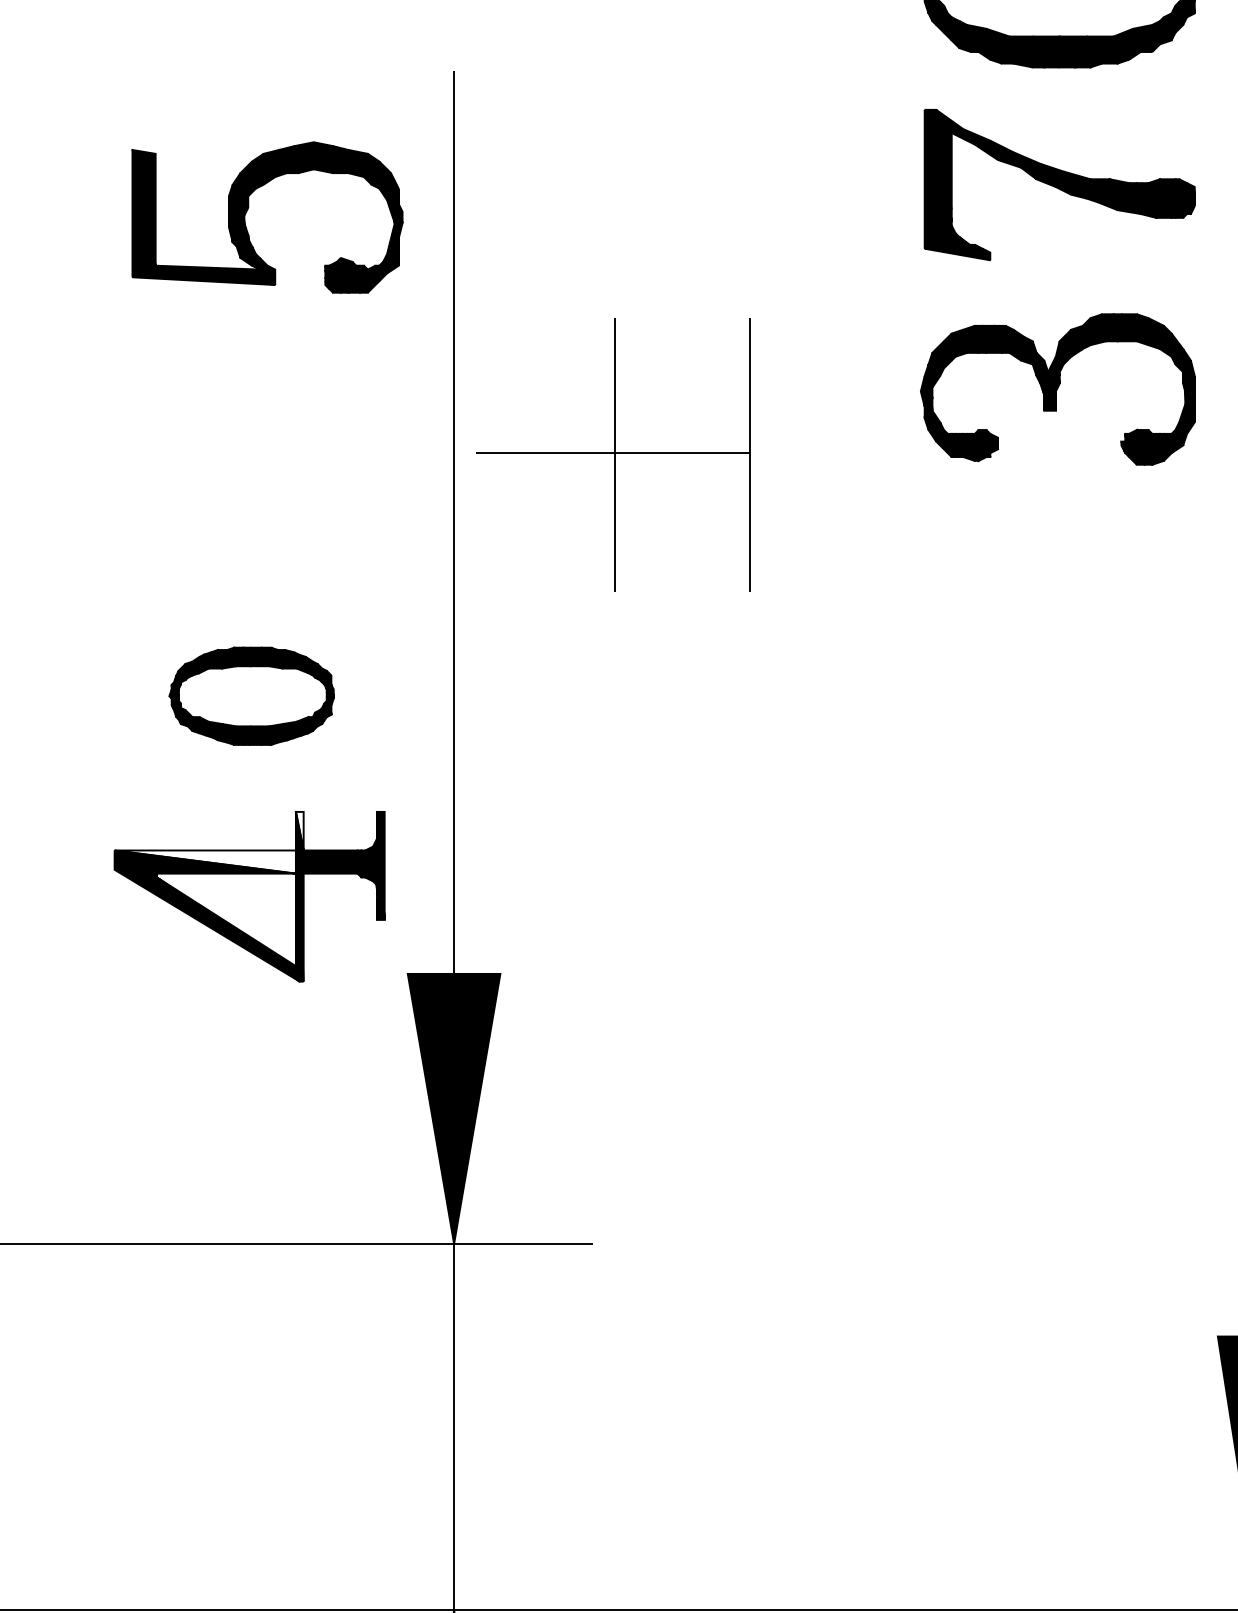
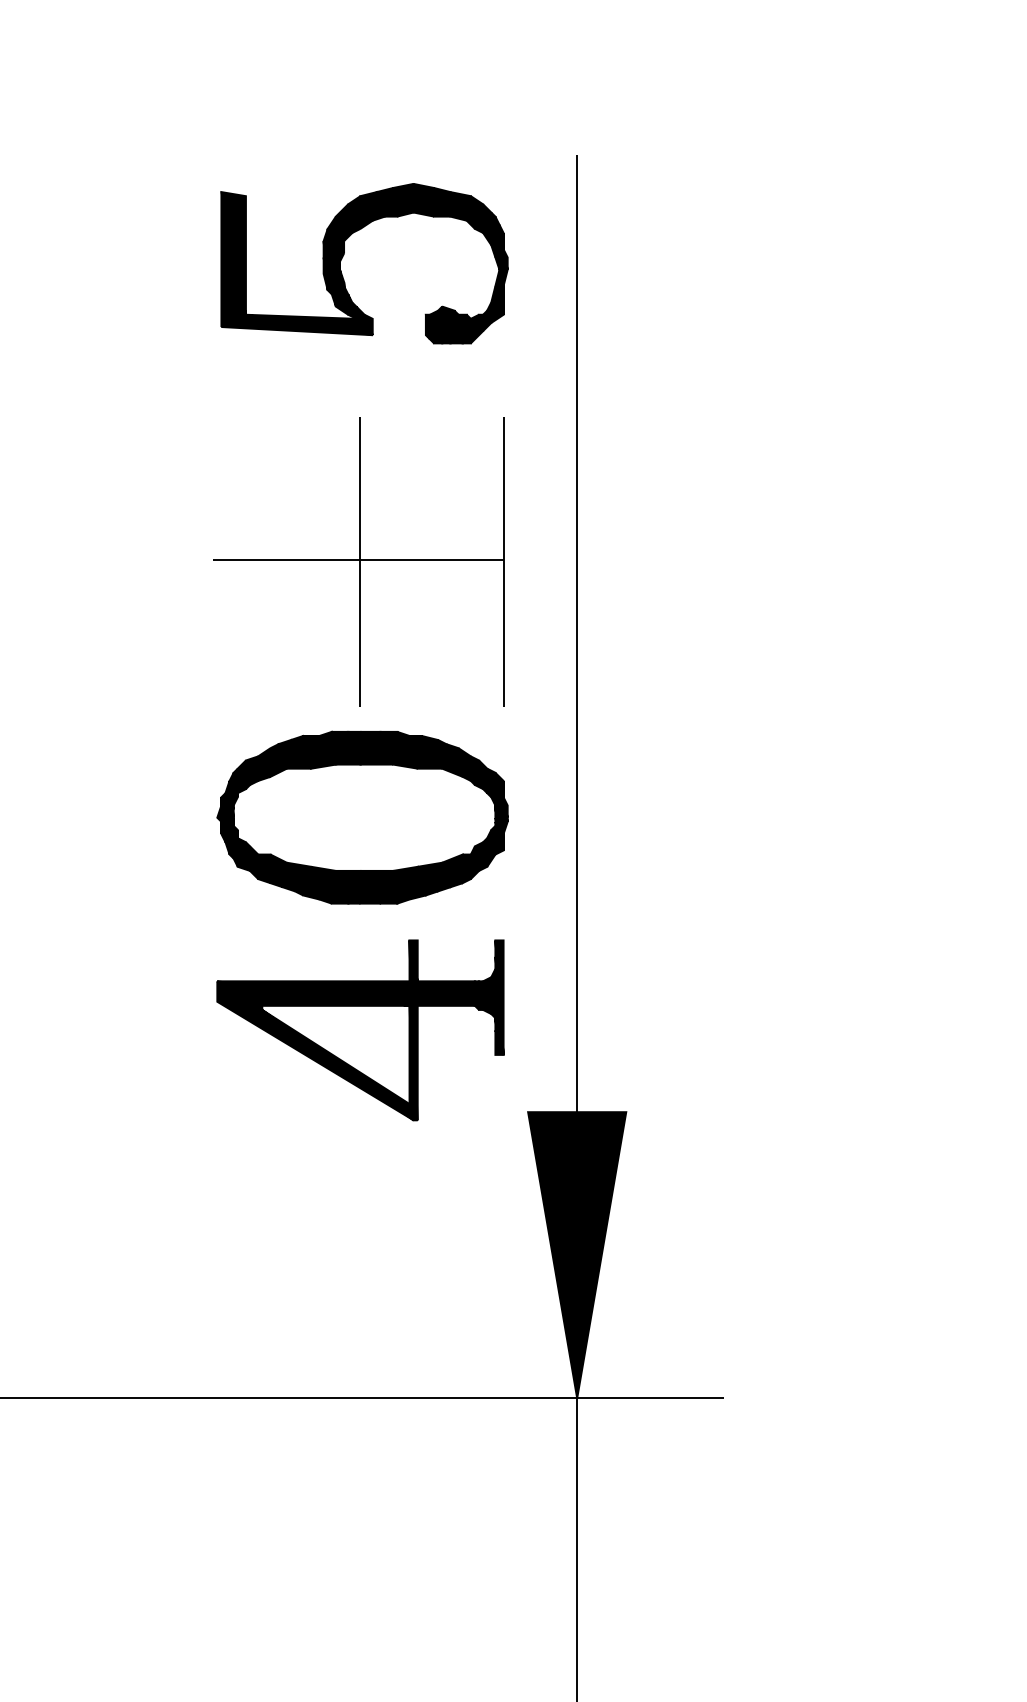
part: (249, 207) -> (345, 253), moved
part: (613, 454) -> (359, 561), moved
part: (251, 696) -> (362, 818), size x1.67
fill: (299, 830) -> (413, 960), added
fill: (204, 861) -> (312, 992), added

